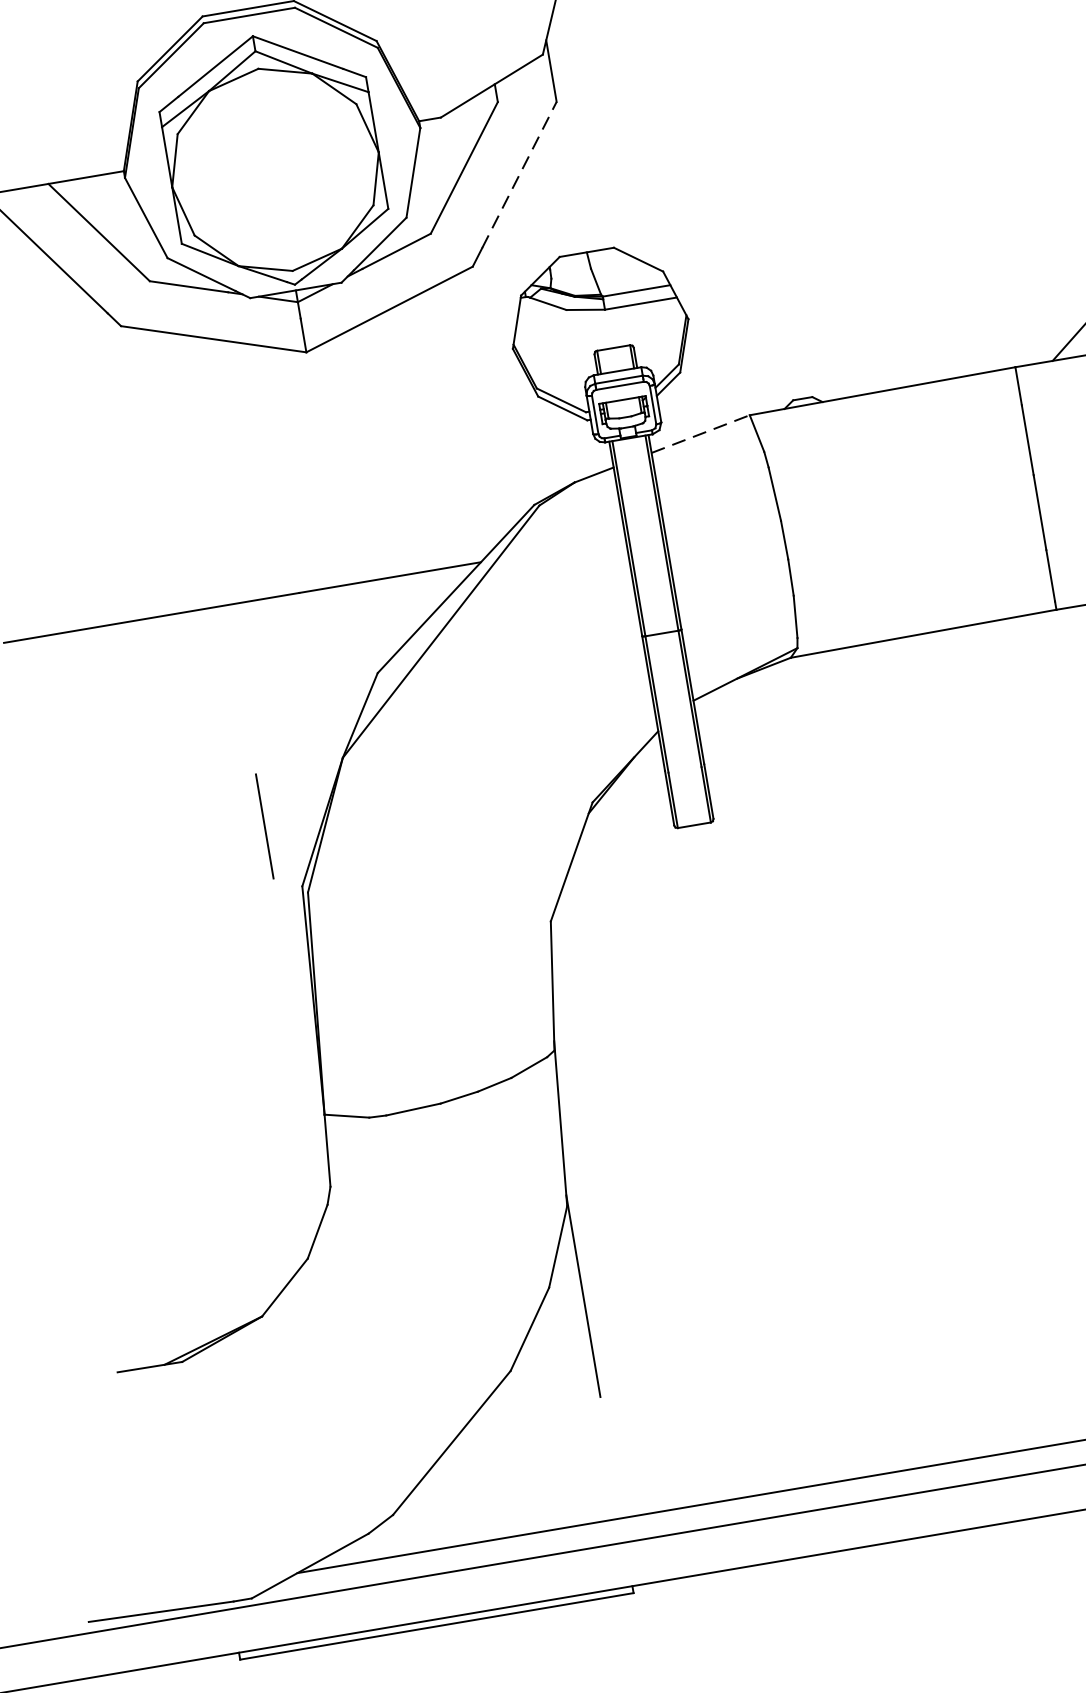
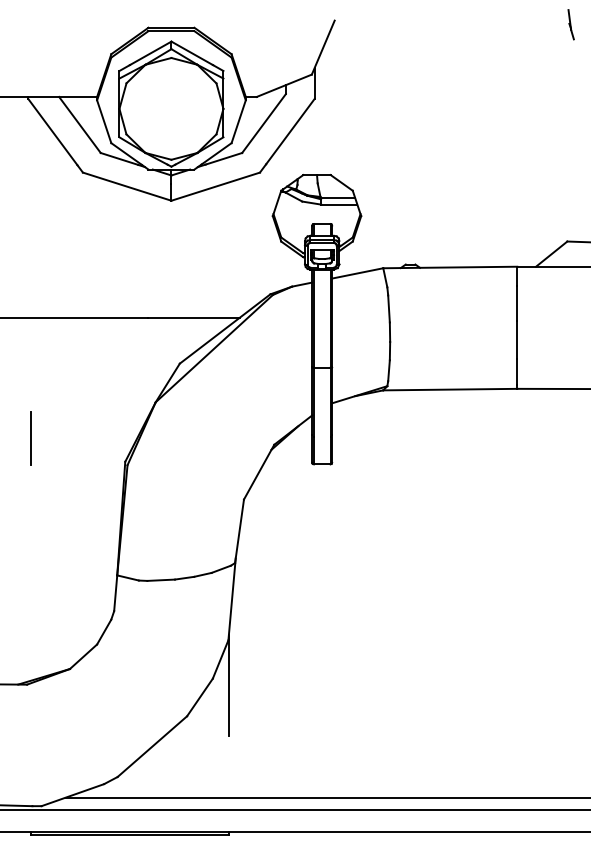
line: (519, 174) -> (290, 131), dashed -> solid
line: (702, 433) -> (358, 273), dashed -> solid
line: (264, 826) -> (30, 438), moved

